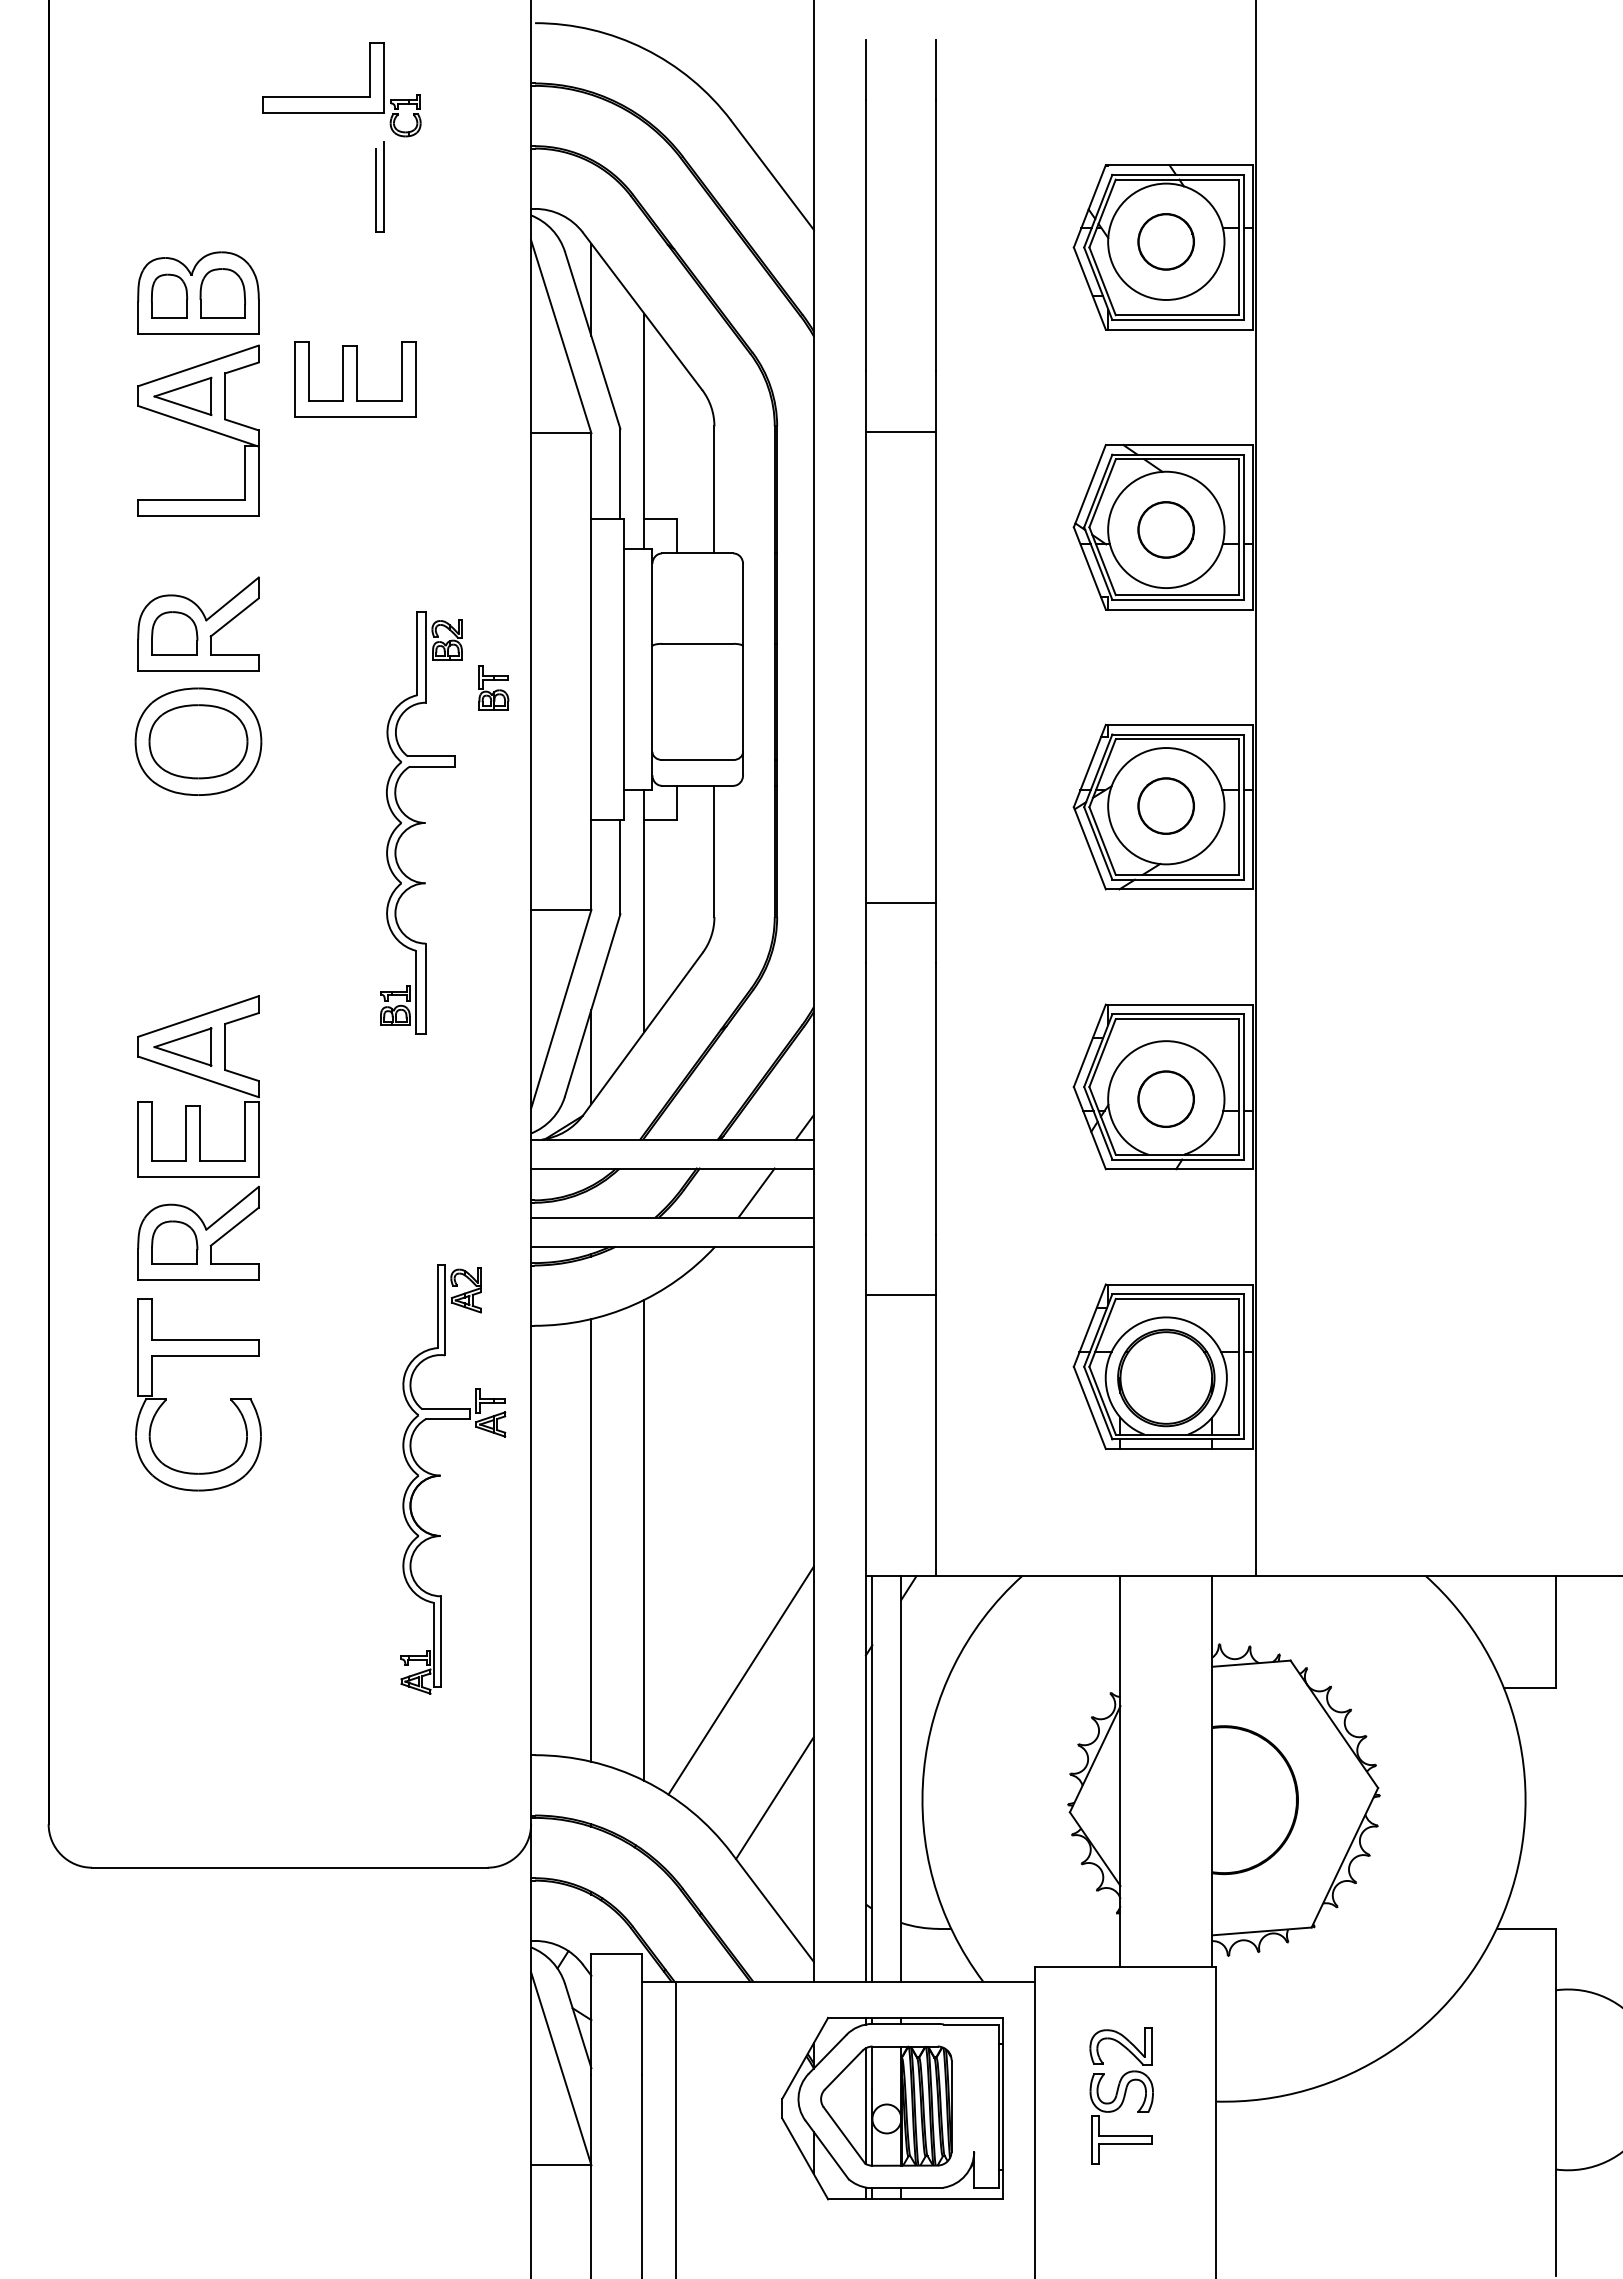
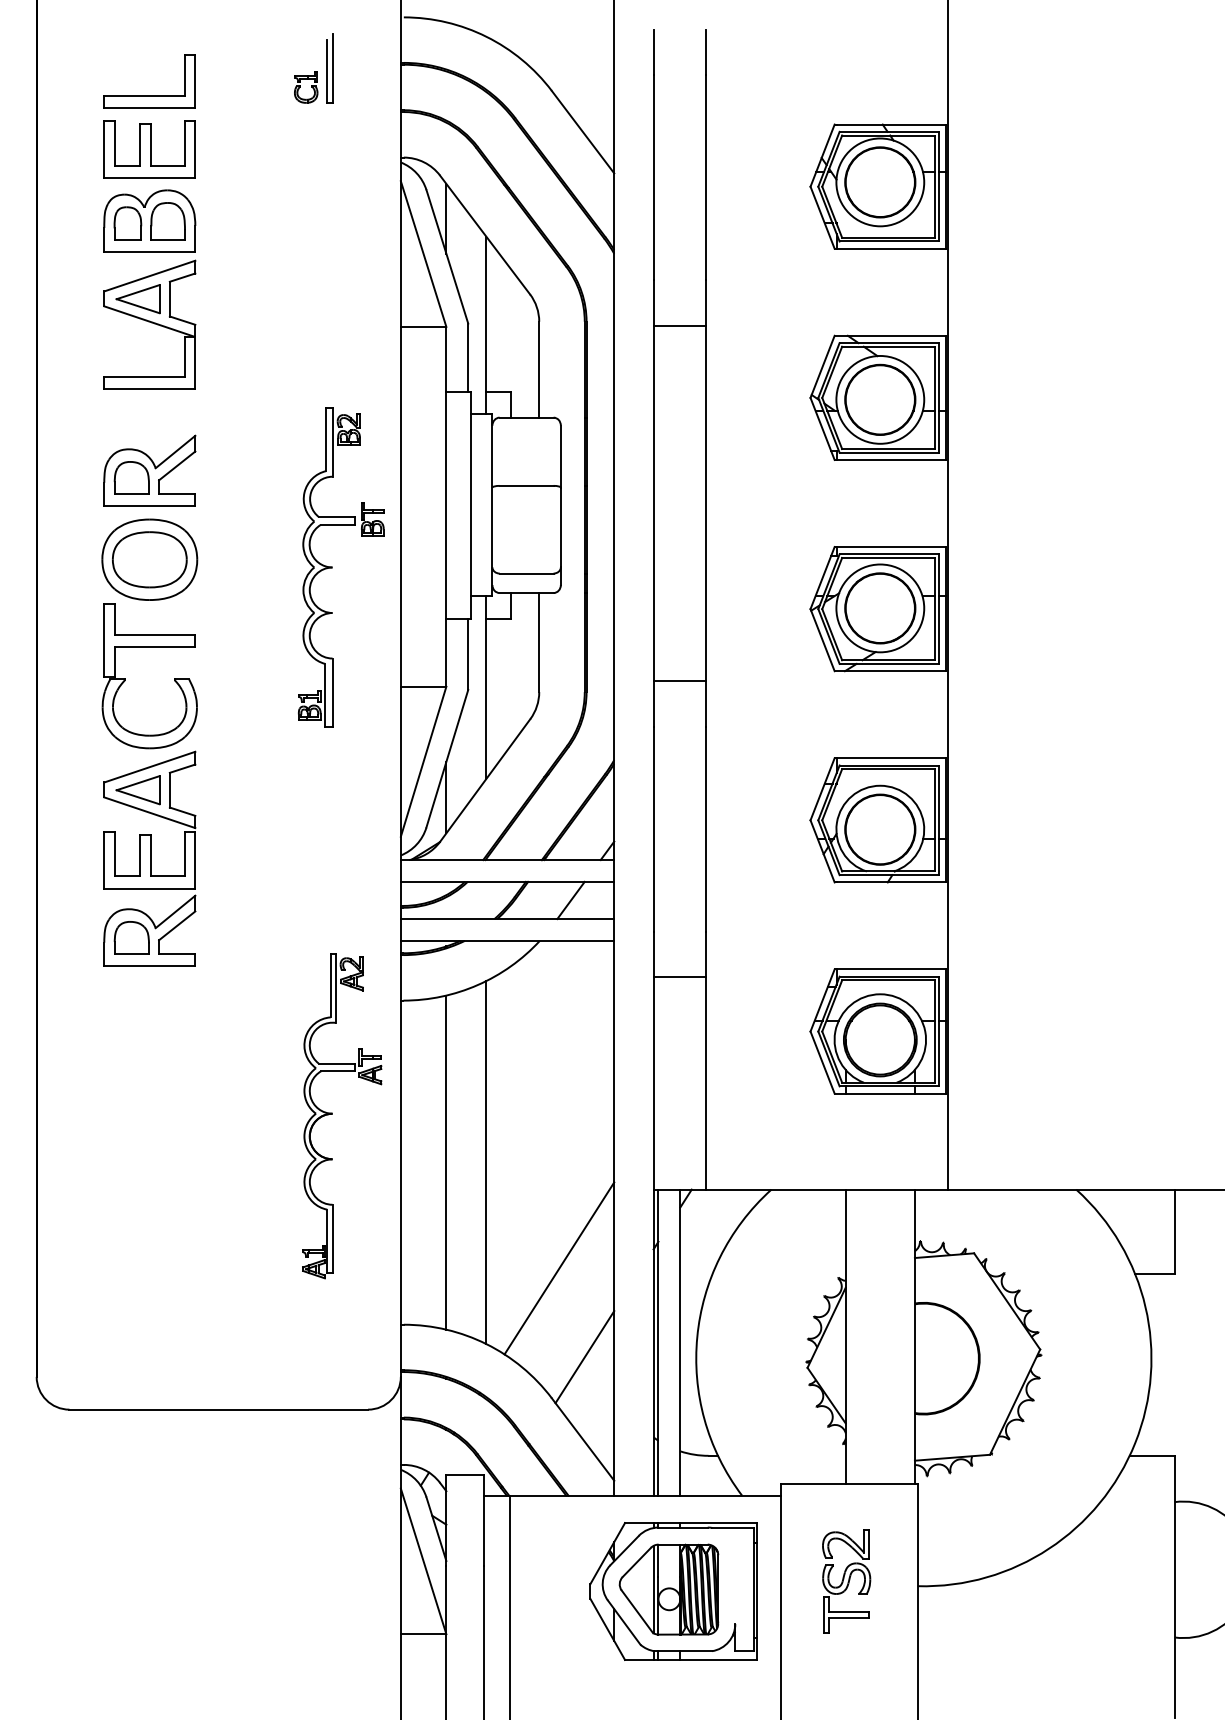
part: (323, 96) -> (149, 95), moved
part: (379, 186) -> (329, 68), moved
circle: (1165, 241) -> (879, 182), size x1.67
part: (355, 379) -> (149, 149), moved
circle: (1165, 529) -> (879, 399), size x1.67
circle: (1165, 805) -> (879, 607), size x1.67
part: (421, 822) -> (329, 567), moved
circle: (1165, 1098) -> (879, 829), size x1.67
part: (166, 1398) -> (125, 678), moved

